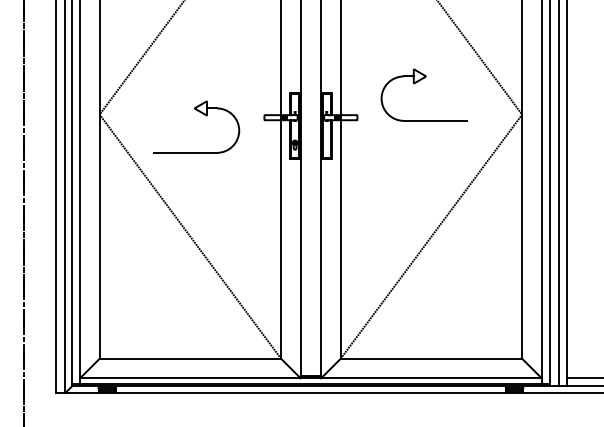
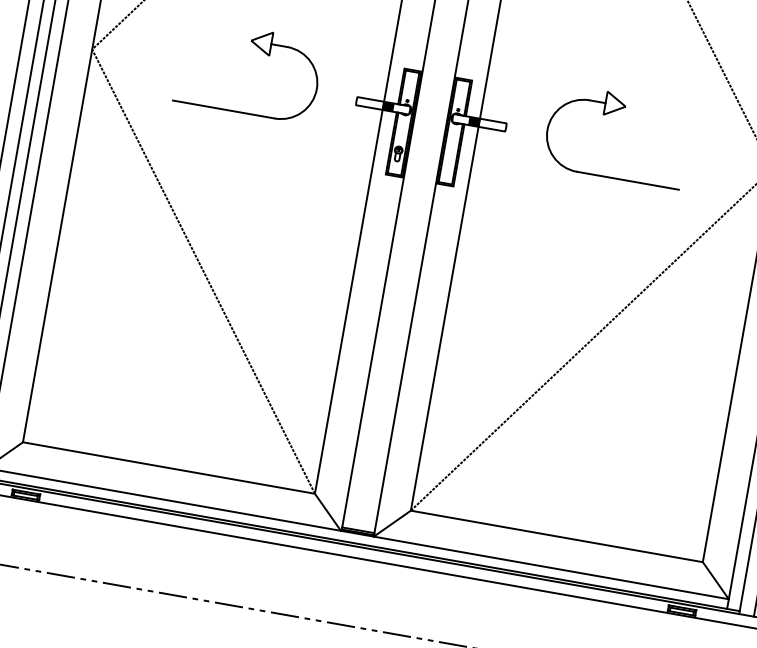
part: (416, 83) -> (608, 115), moved
part: (202, 114) -> (262, 52), moved

